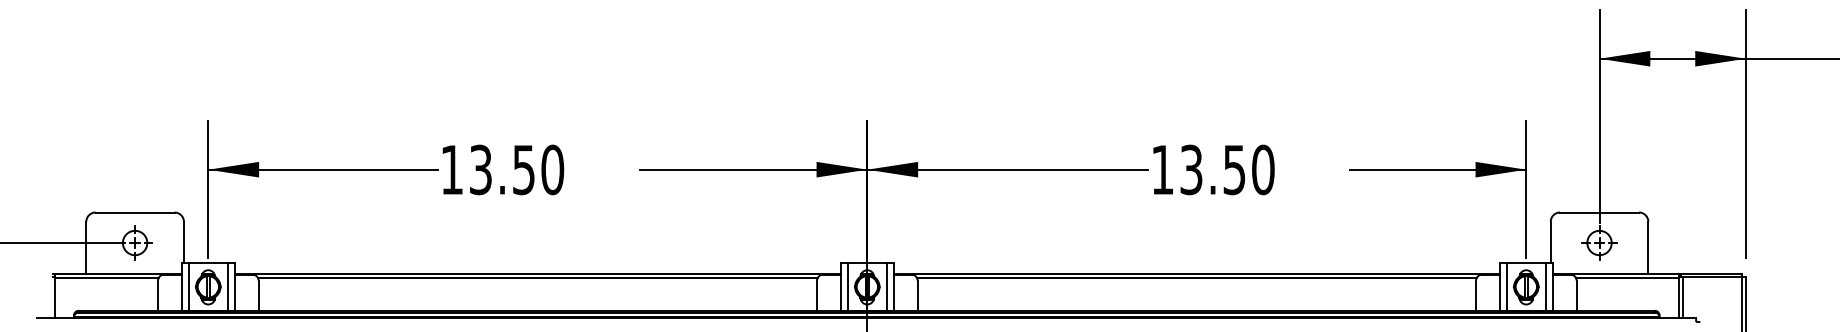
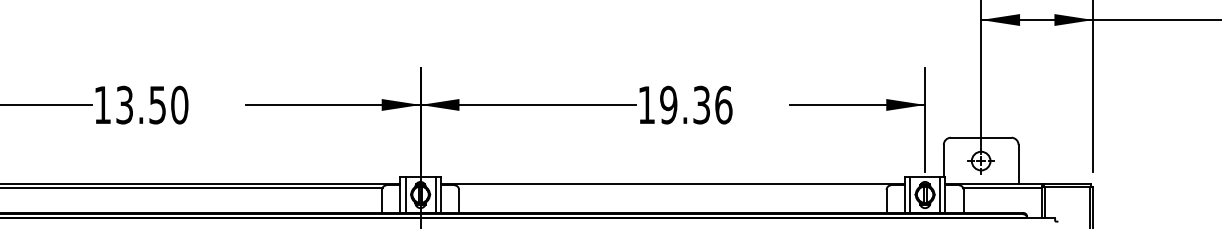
text: (1227, 169) -> (696, 104), 13.50 -> 19.36
line: (1196, 277) -> (672, 187), removed

